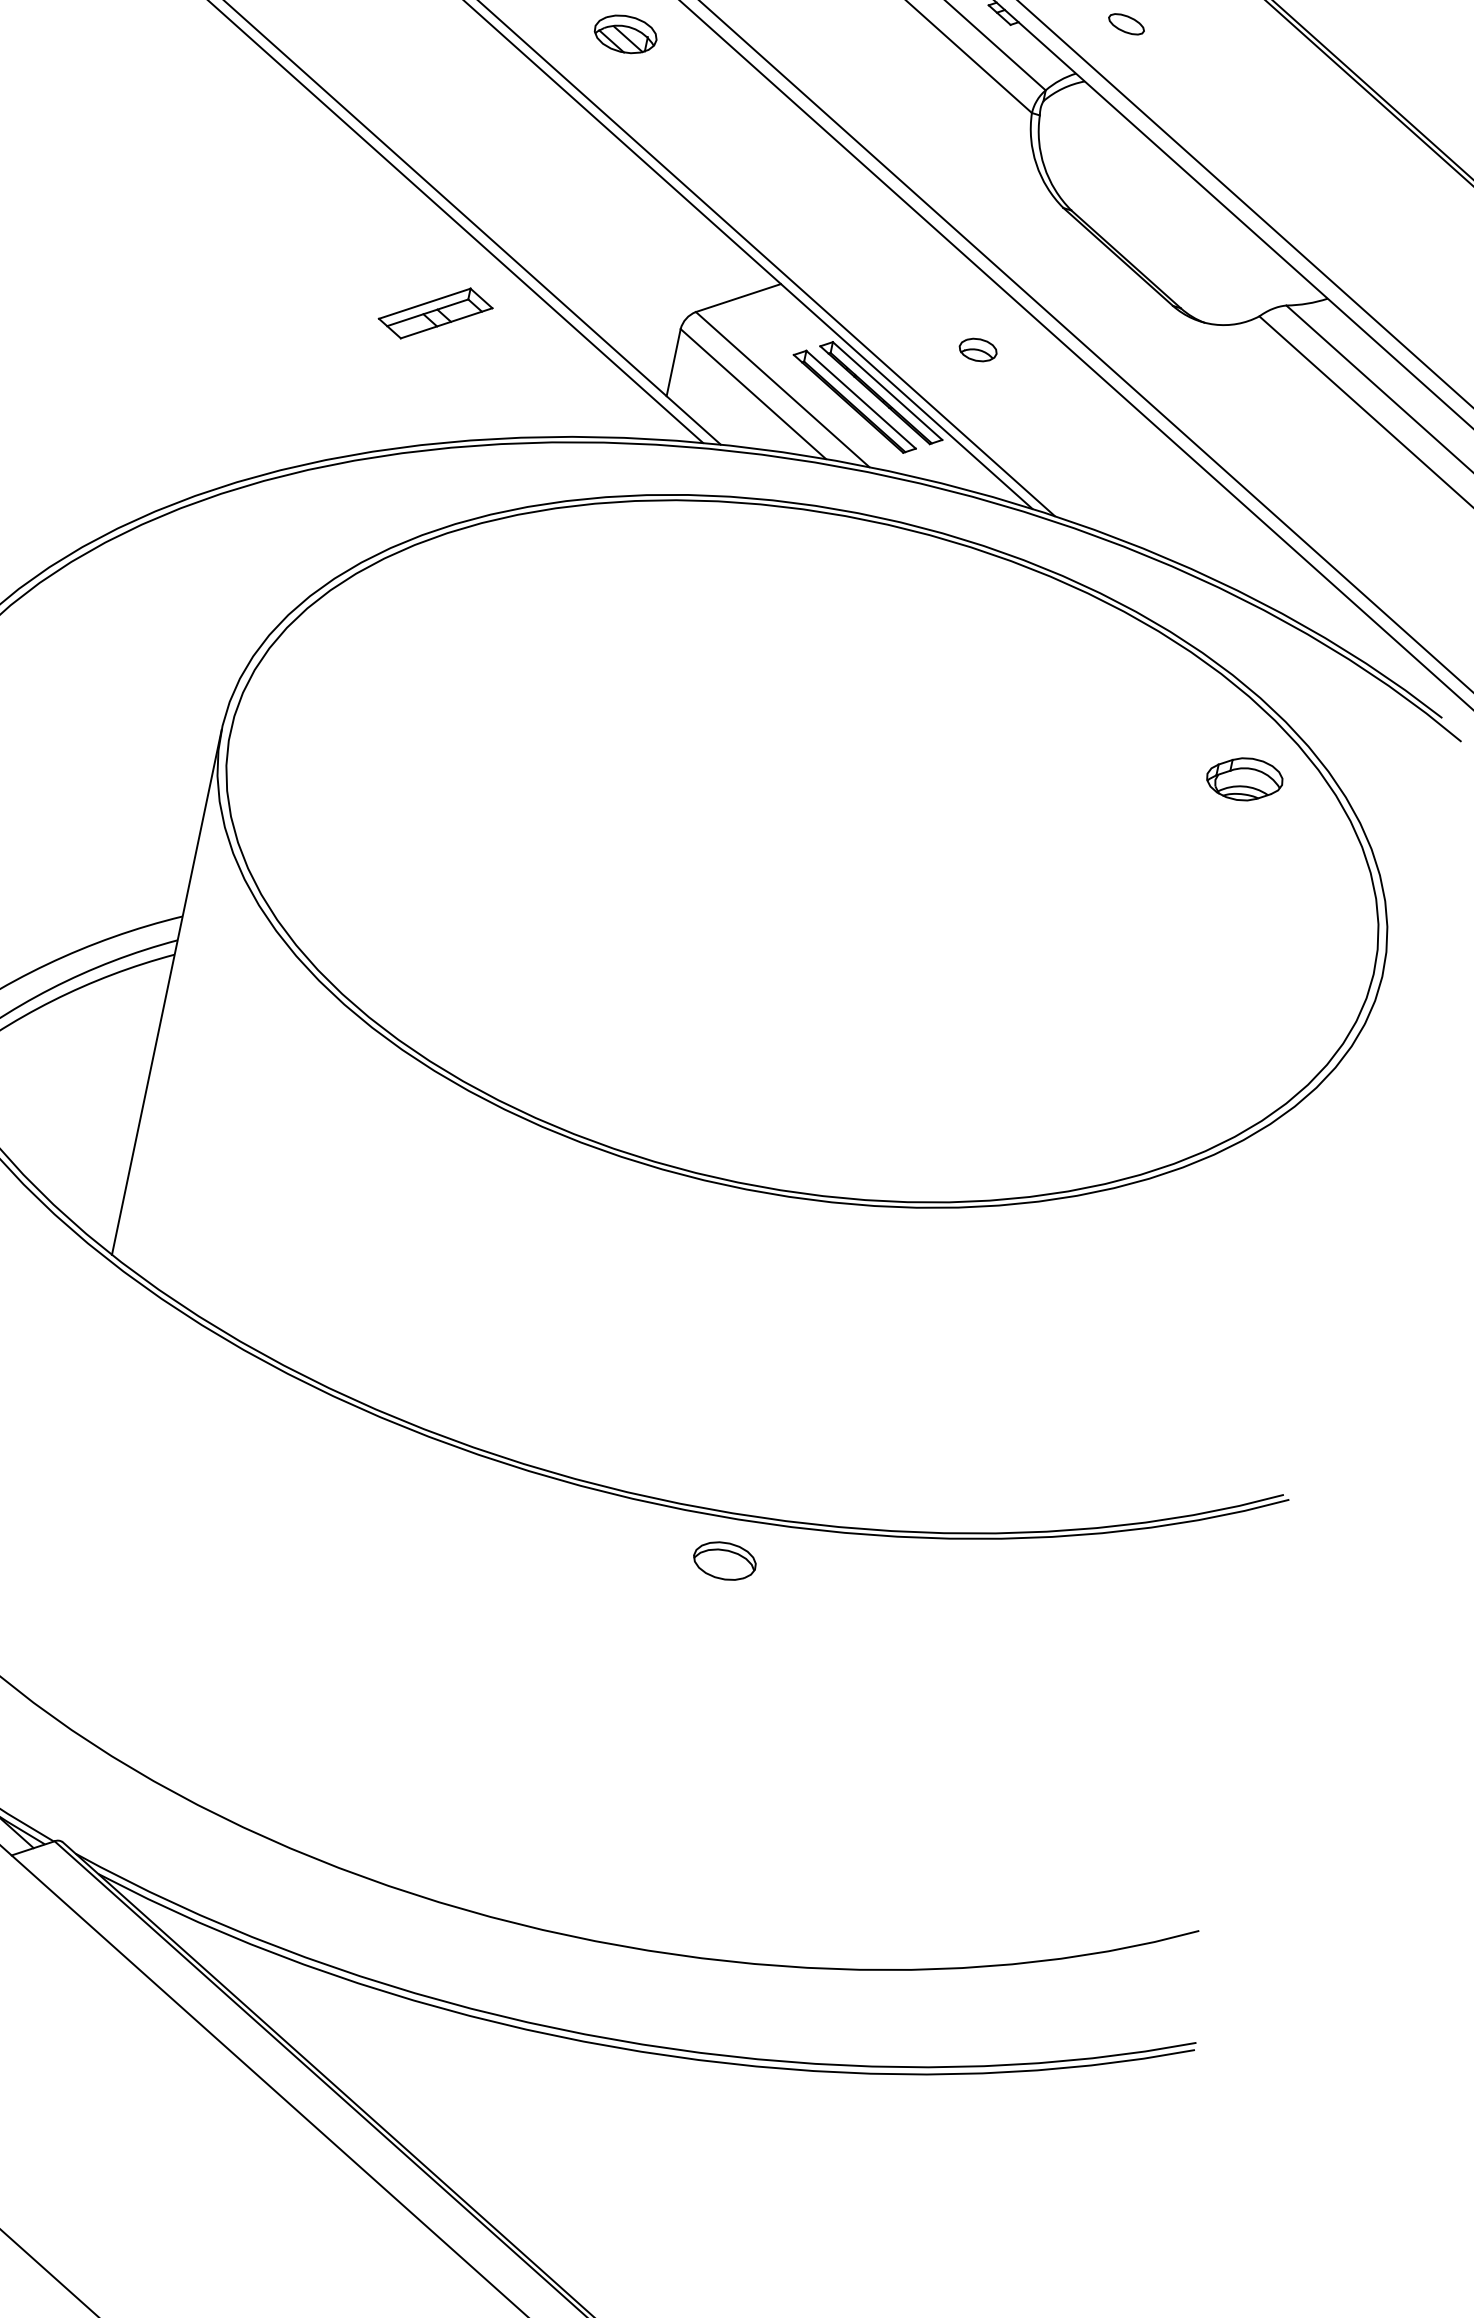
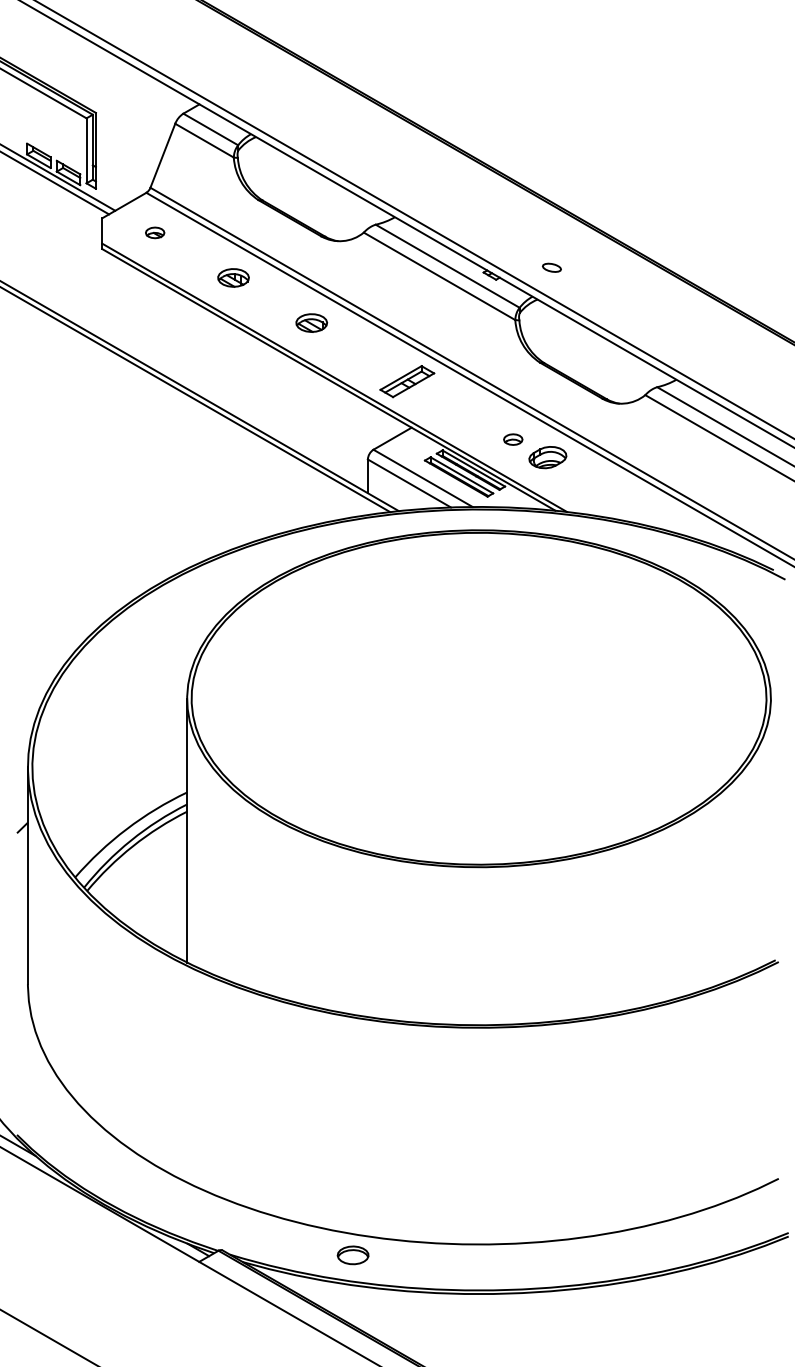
part: (436, 313) -> (407, 381), moved
part: (1244, 779) -> (547, 457), moved
part: (723, 1561) -> (352, 1255), moved

